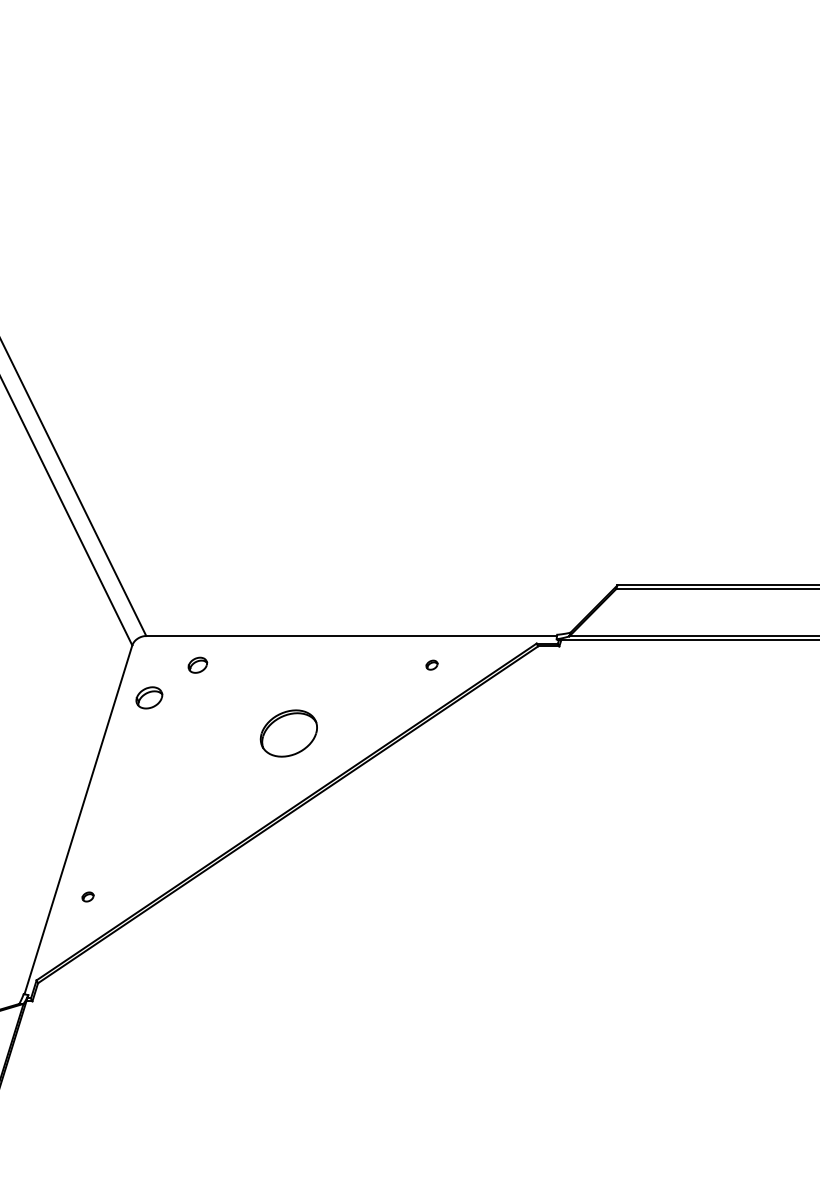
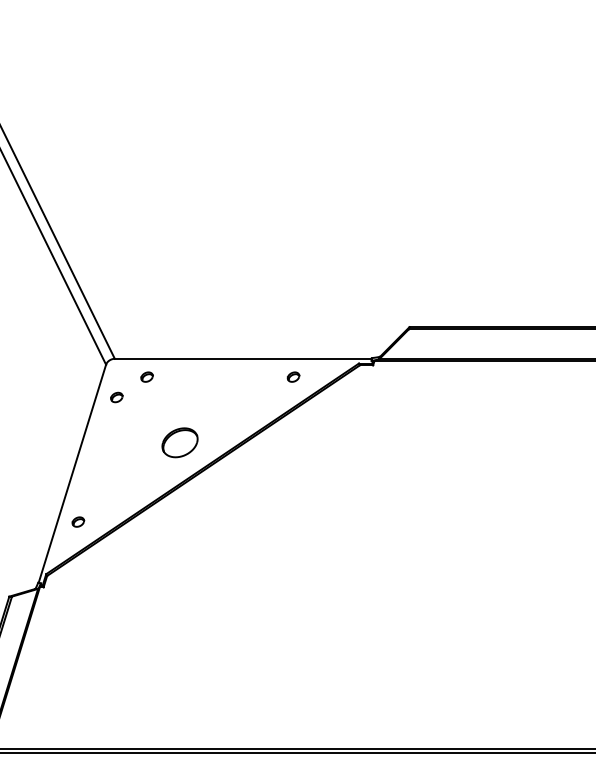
part: (431, 664) -> (293, 376), size x1.67
part: (148, 697) -> (116, 397), size x0.71
part: (288, 733) -> (179, 442), moved
part: (88, 896) -> (78, 521), size x1.67

